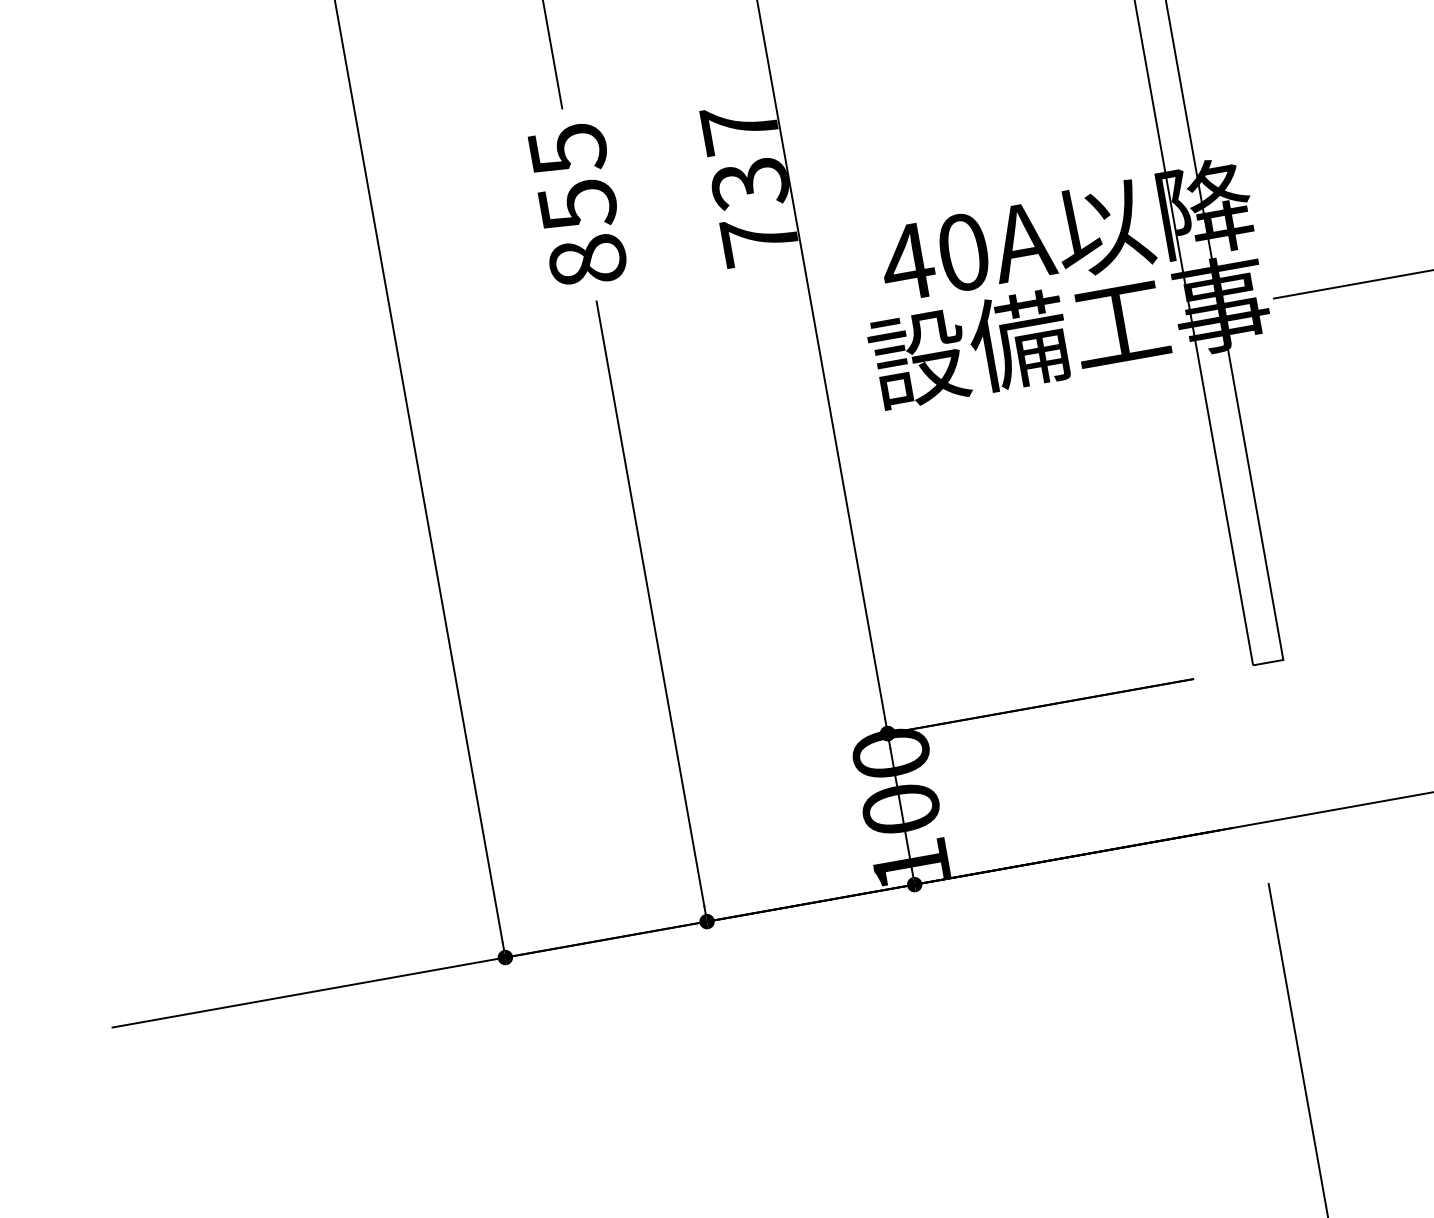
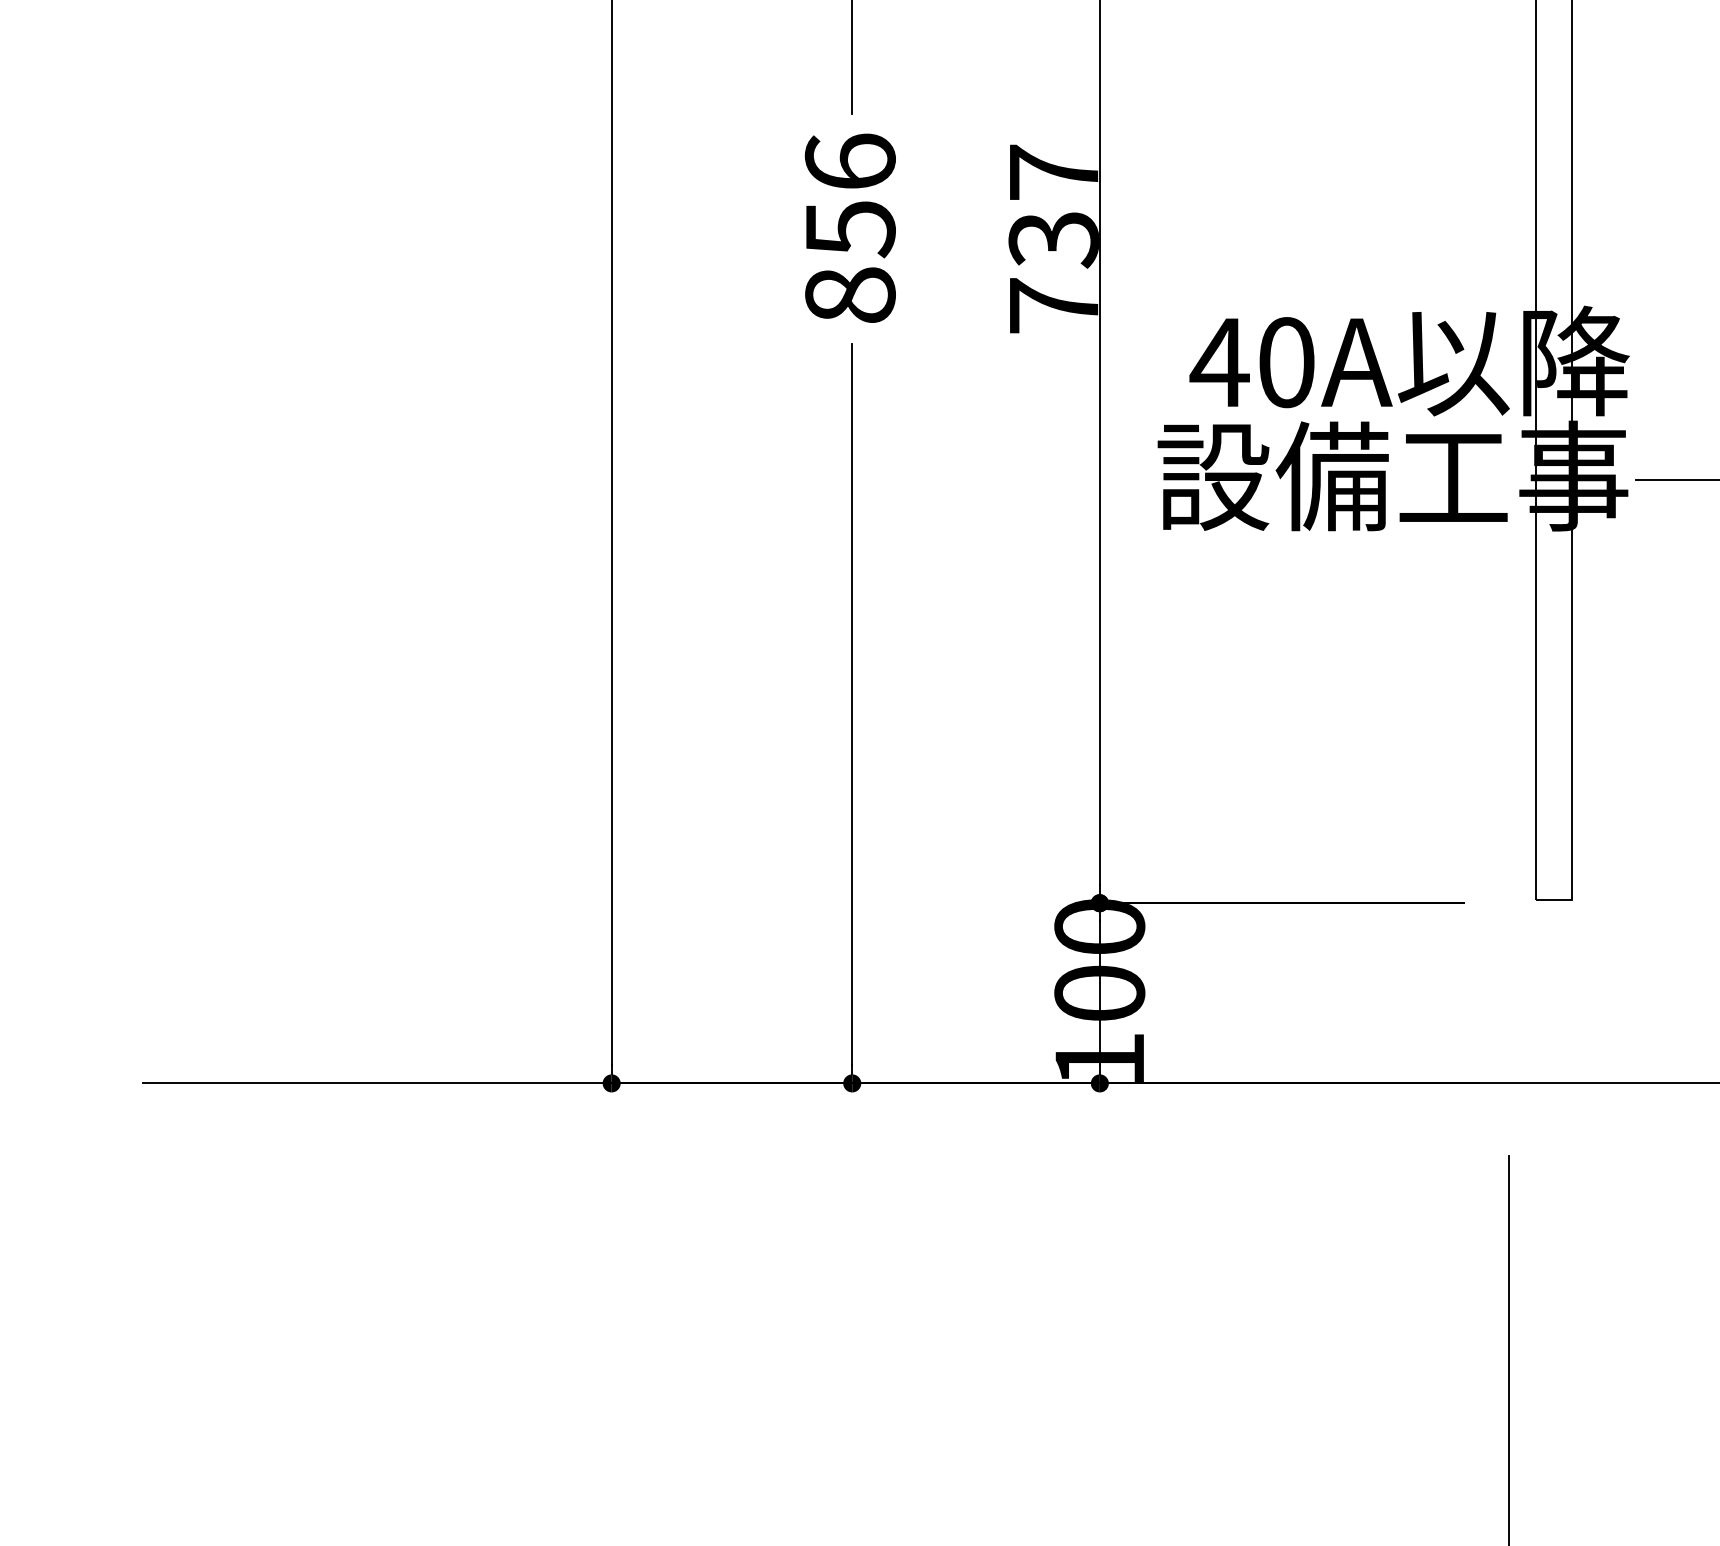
text: (567, 149) -> (849, 162), 855 -> 856

